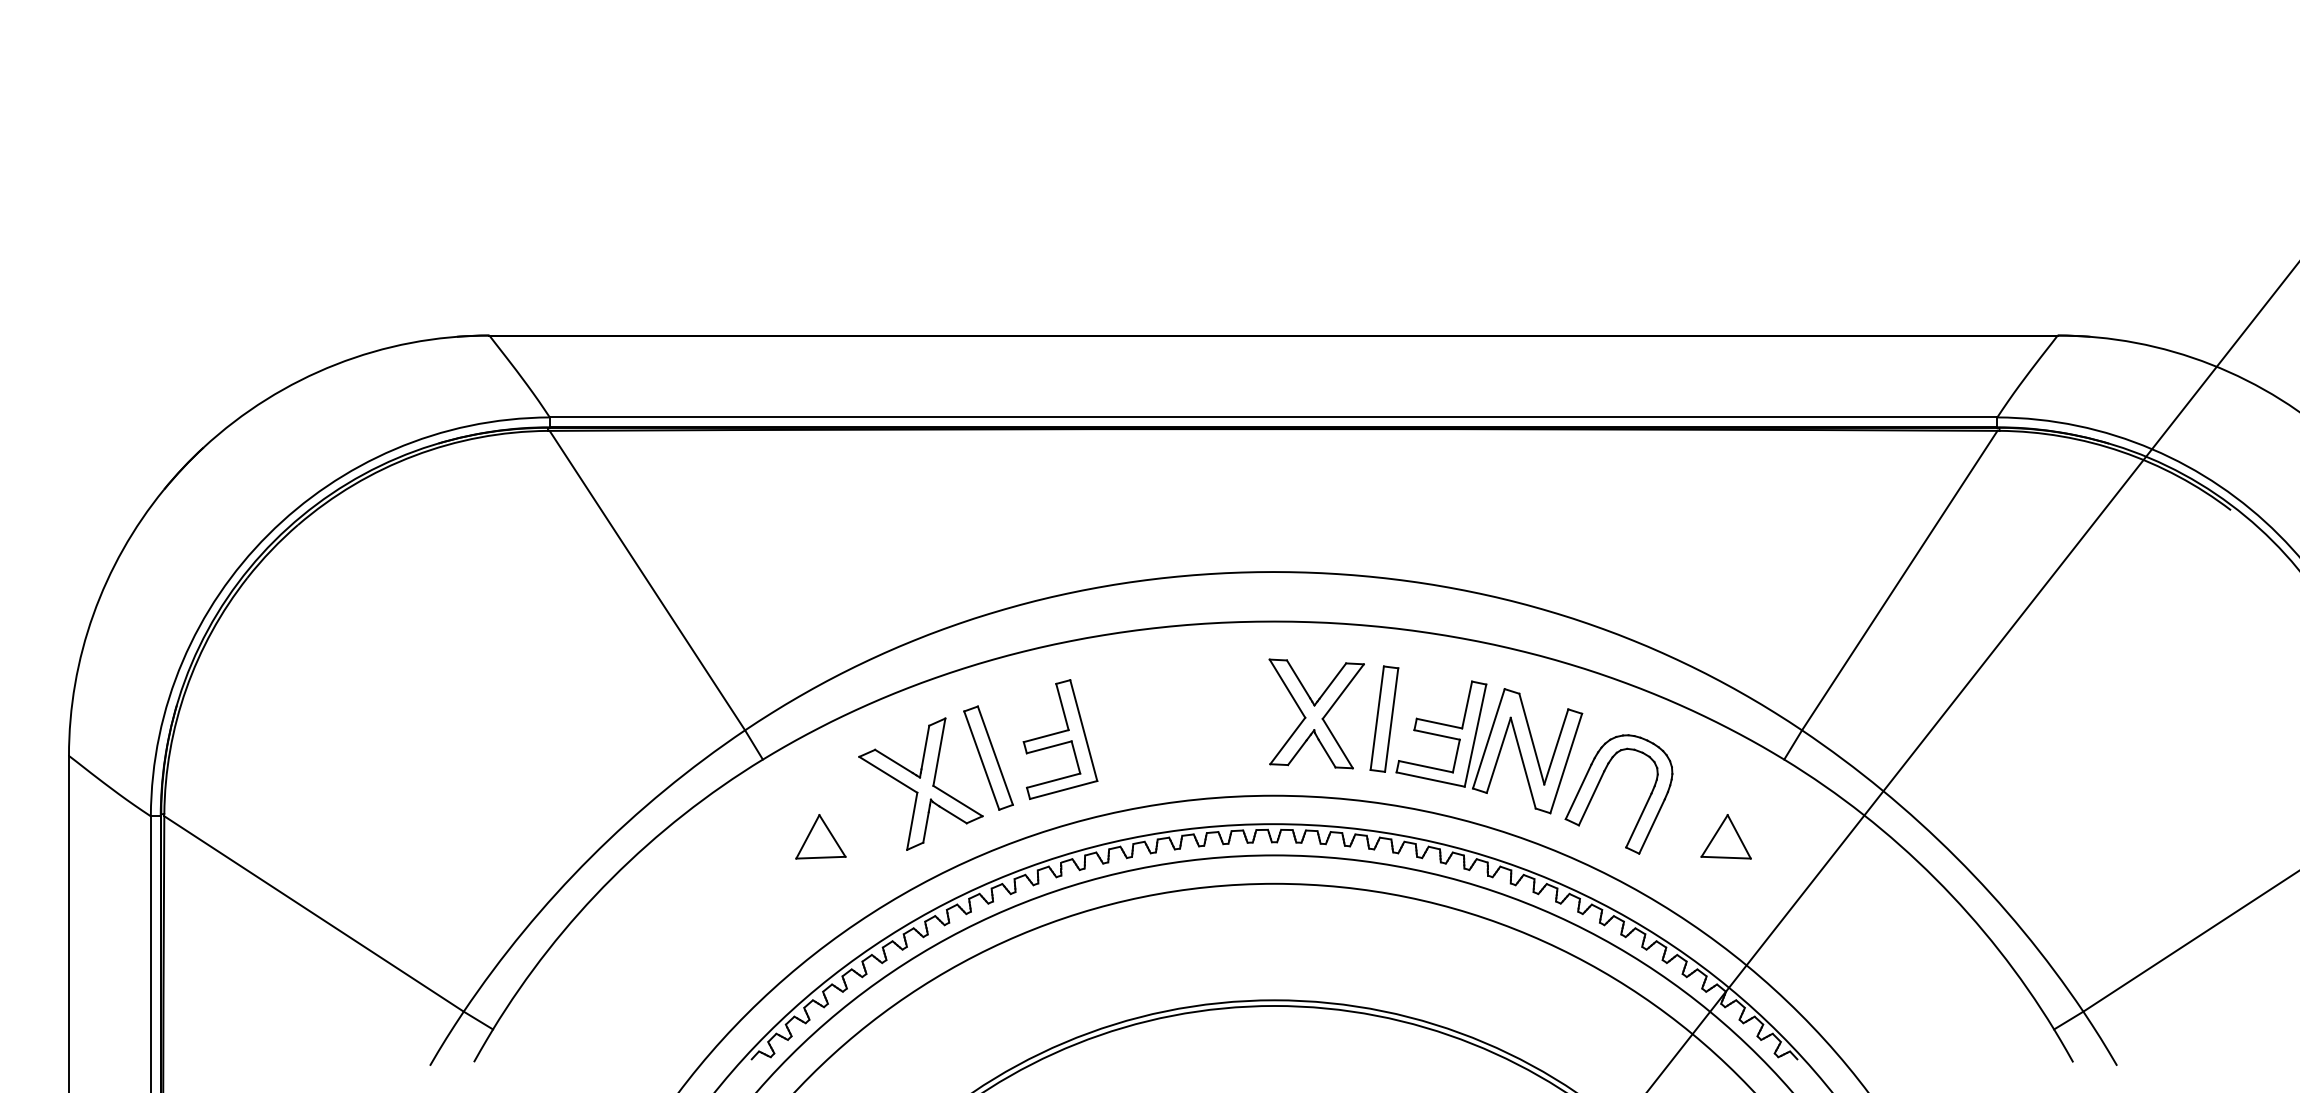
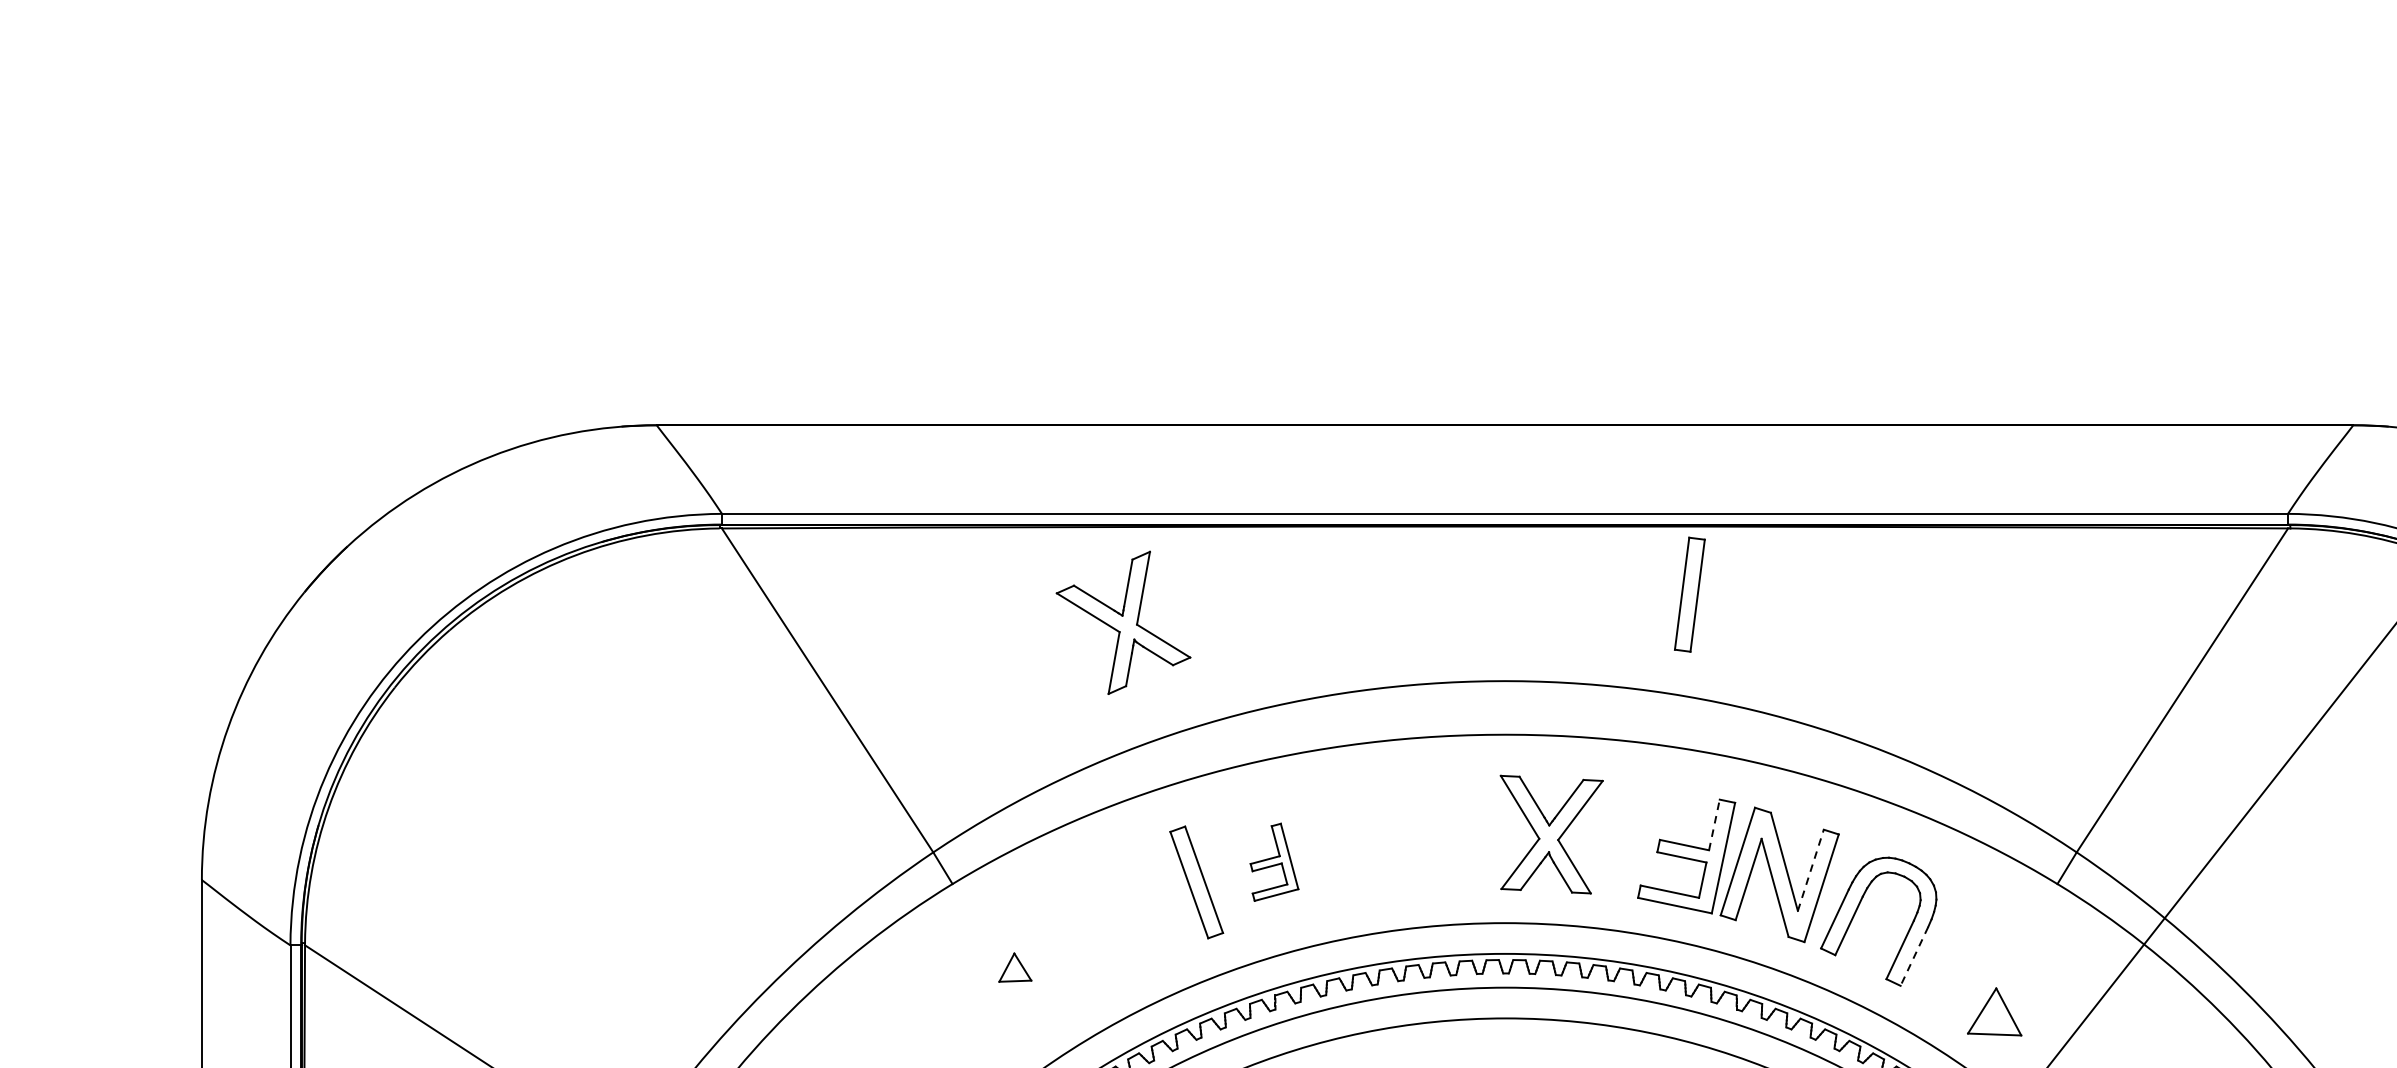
line: (1467, 705) -> (1714, 825), solid -> dashed
part: (1384, 718) -> (1689, 594), moved
part: (1060, 739) -> (1274, 862), size x0.6
line: (1556, 746) -> (1811, 869), solid -> dashed
part: (920, 783) -> (1123, 622), moved
line: (1651, 826) -> (1913, 956), solid -> dashed
part: (820, 836) -> (1014, 967), size x0.6
part: (1725, 836) -> (1993, 1011), moved

